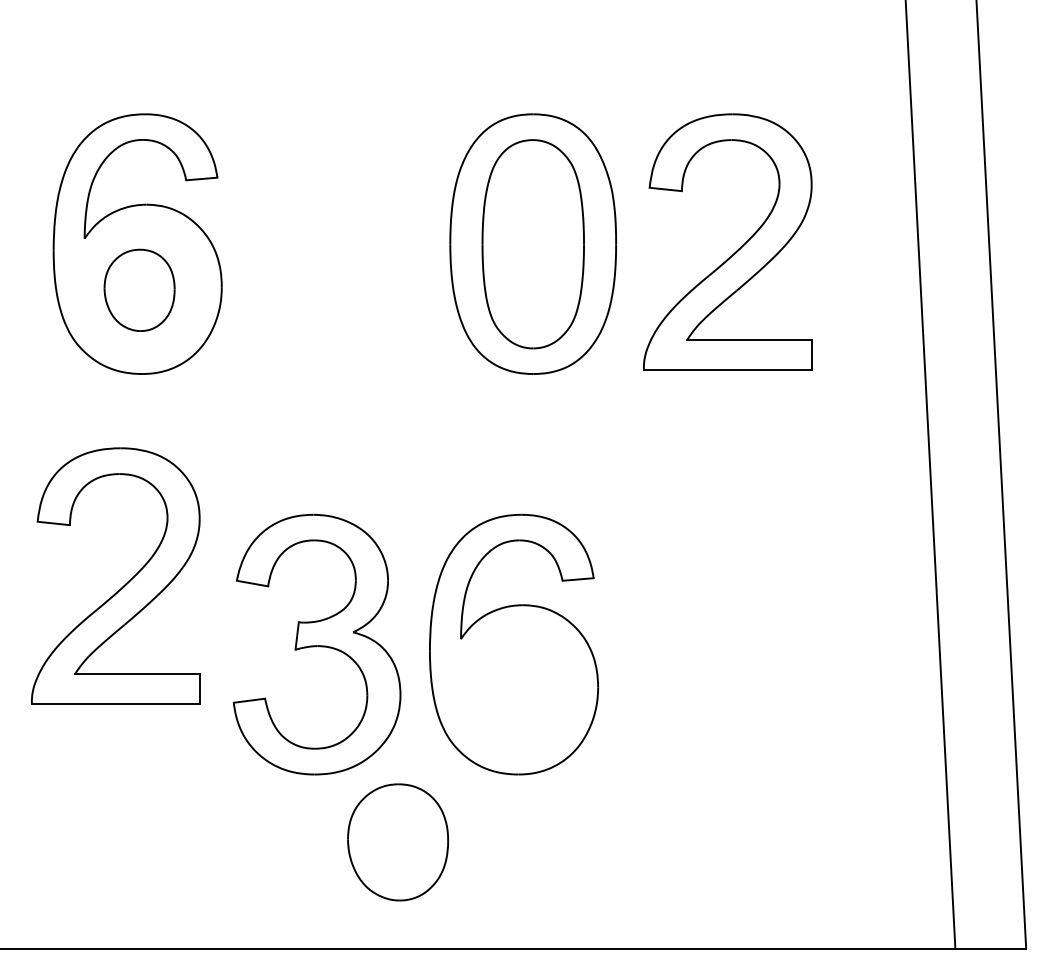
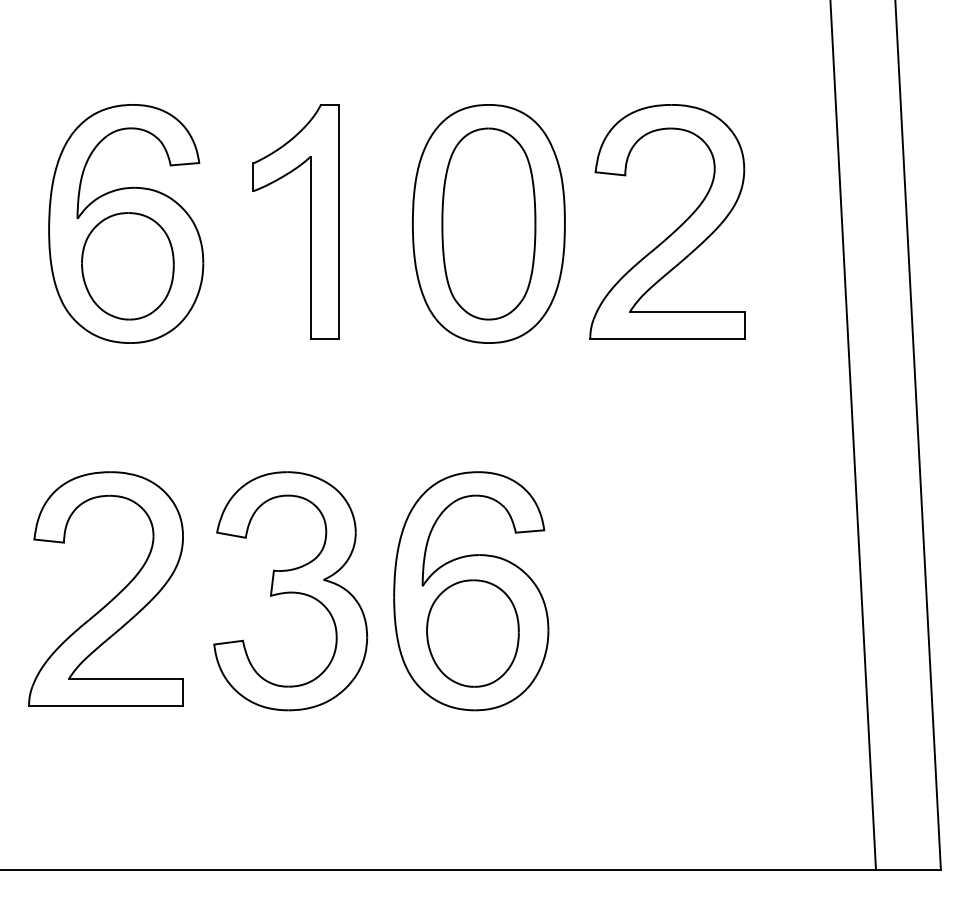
part: (338, 241) -> (310, 221), added
part: (139, 290) -> (127, 266), size x1.43
part: (124, 583) -> (114, 596), moved
part: (397, 842) -> (472, 633), moved

